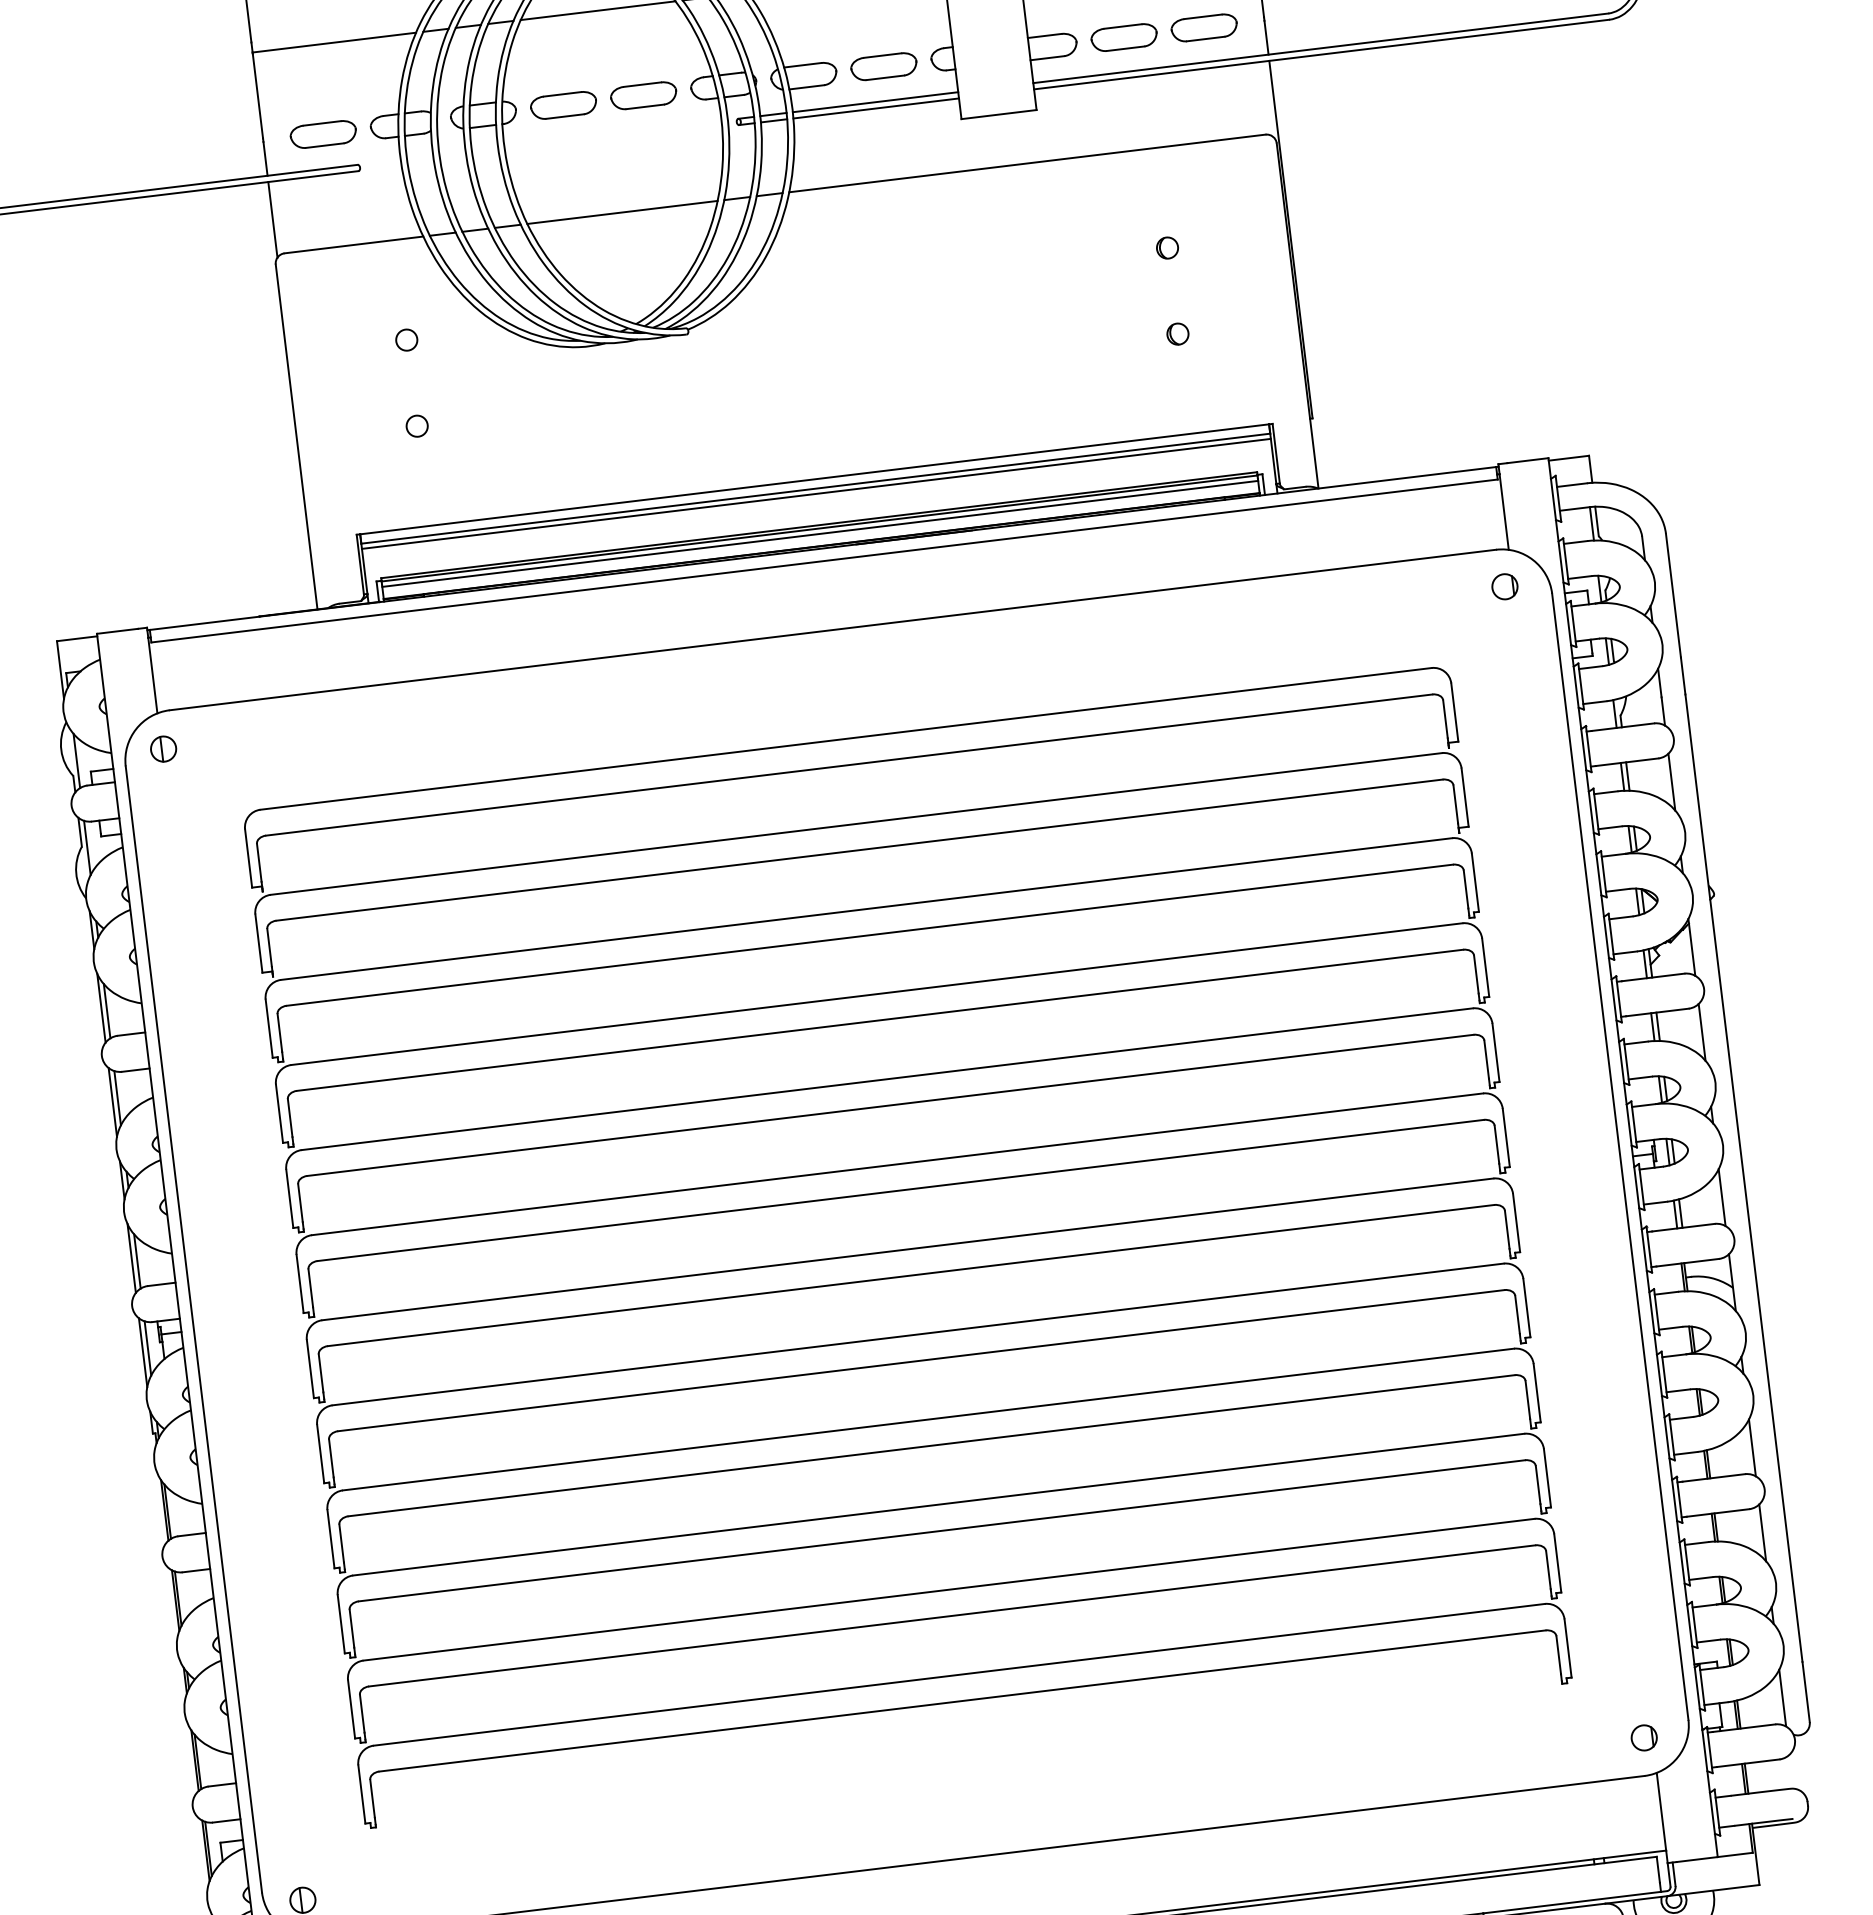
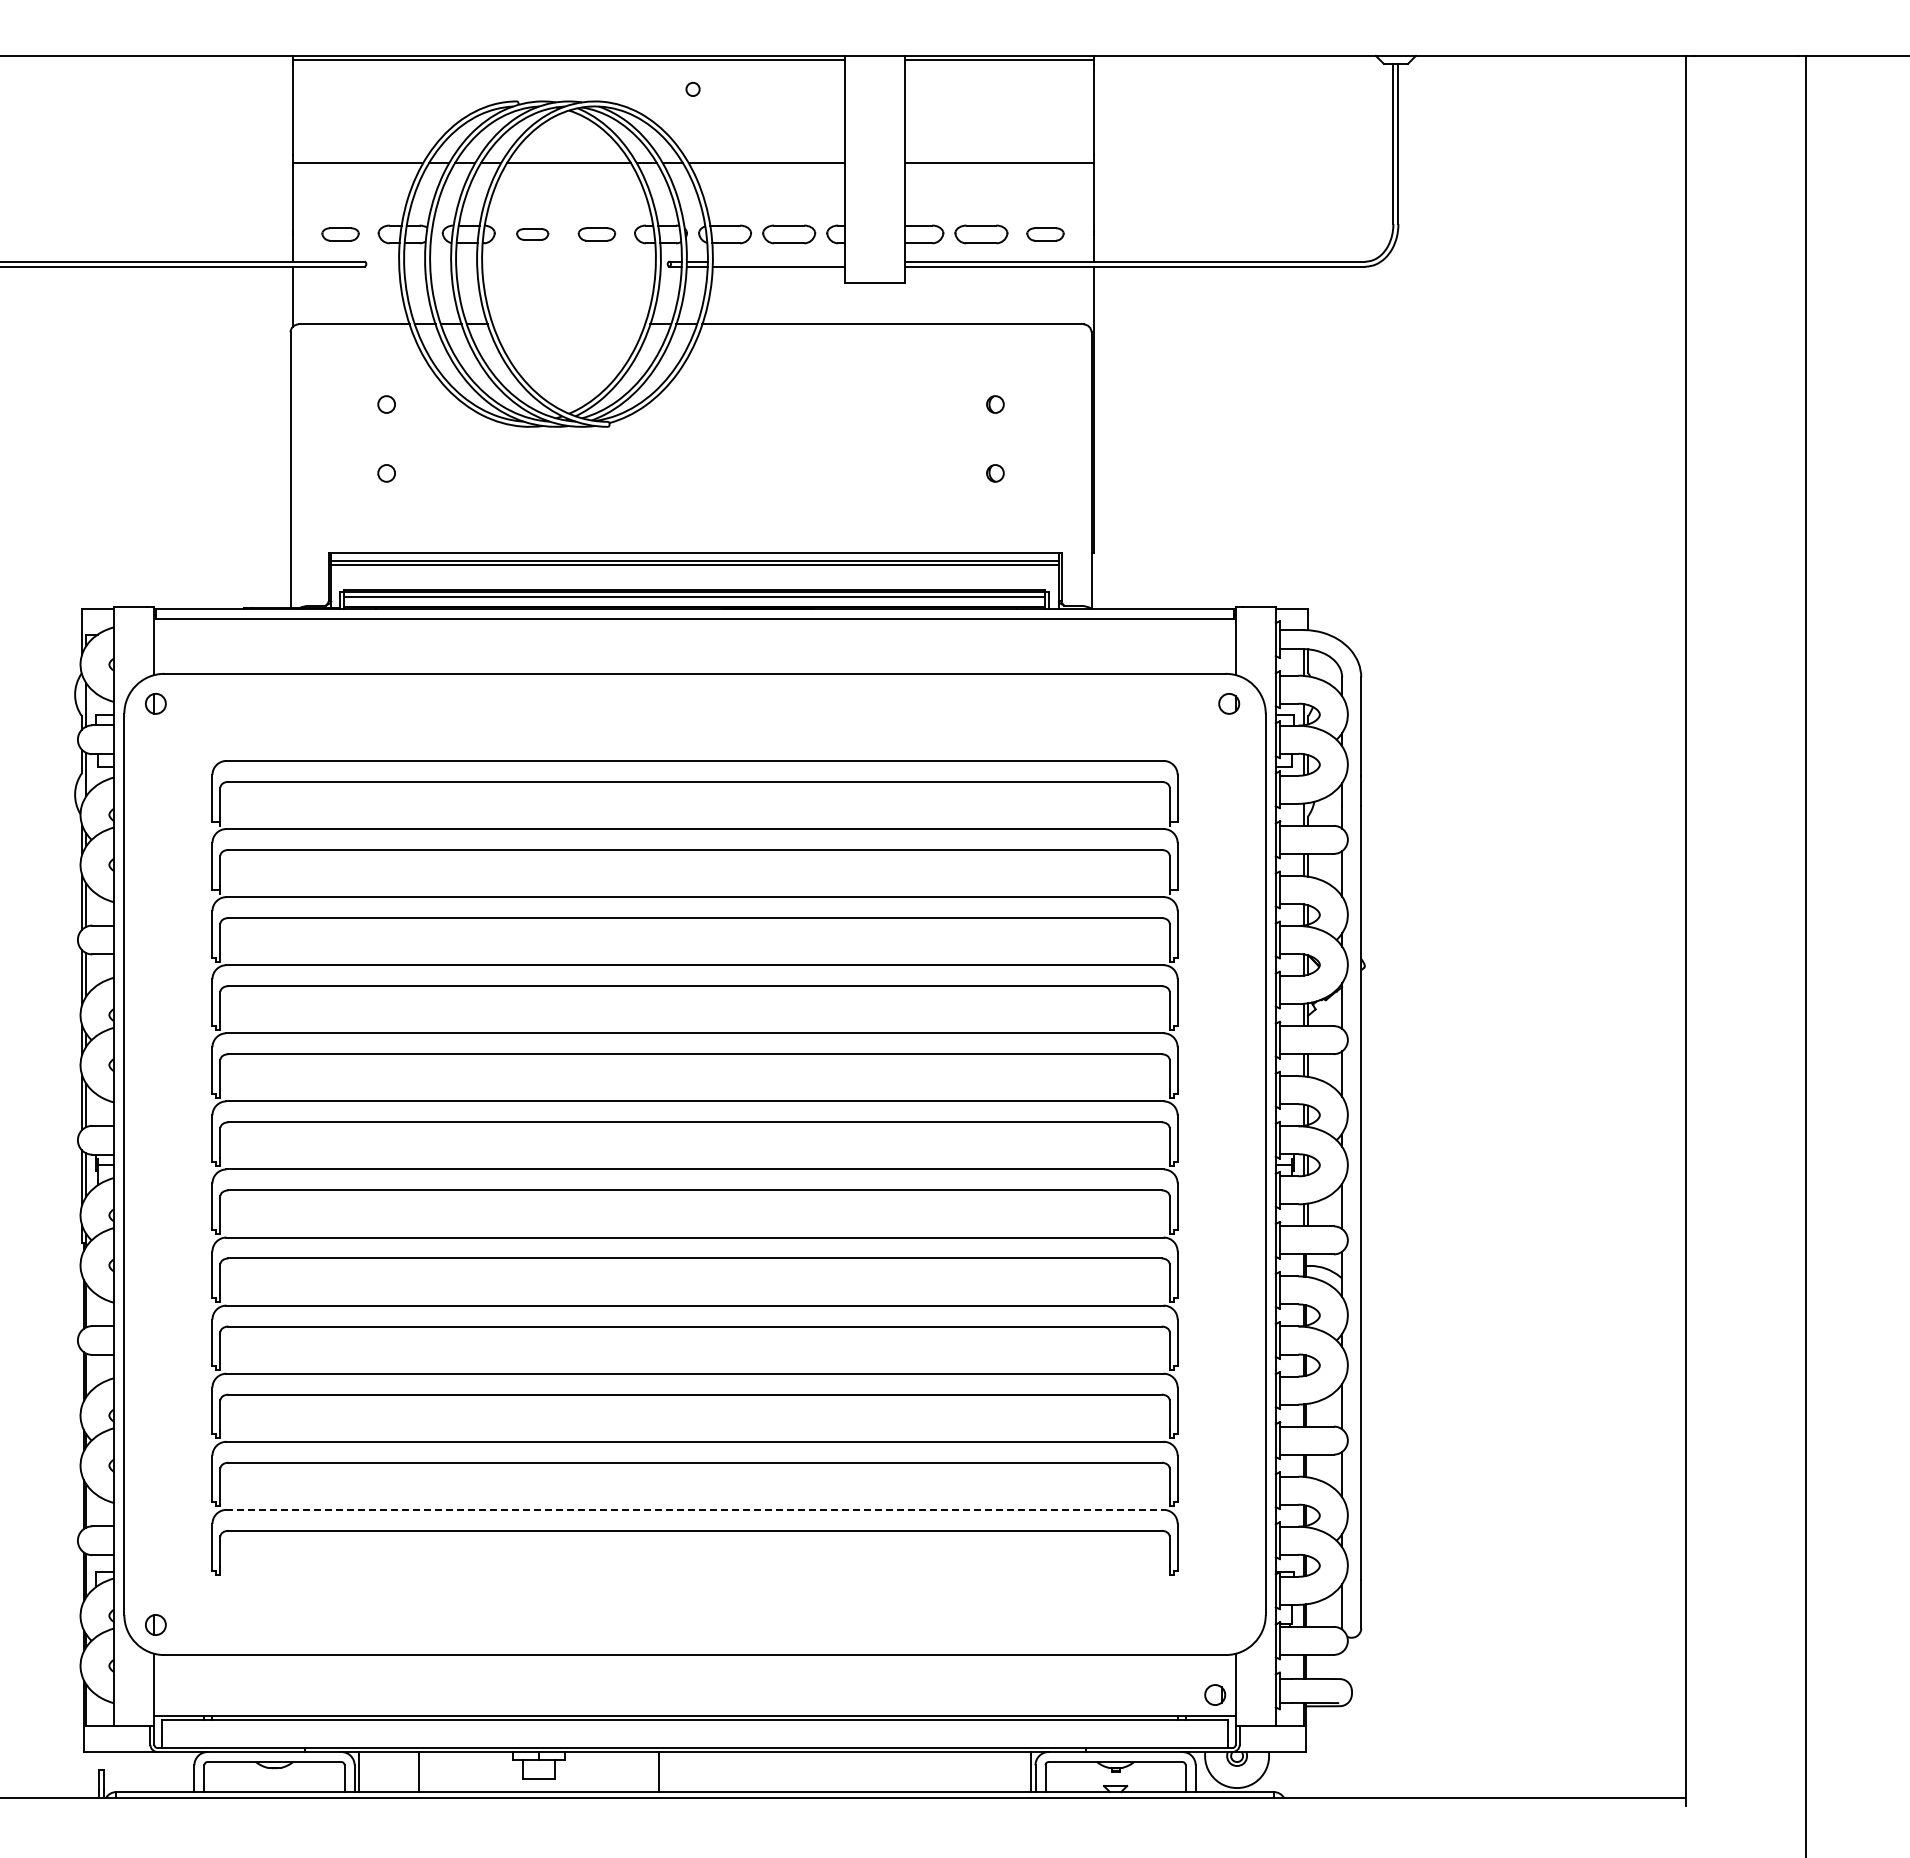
part: (1204, 27) -> (1045, 234), size x0.7
part: (643, 95) -> (596, 234), size x0.7
line: (874, 102) -> (778, 261), removed
part: (563, 105) -> (532, 234), size x0.6
part: (323, 134) -> (340, 234), size x0.7
line: (621, 212) -> (568, 324), removed
line: (959, 1674) -> (695, 1509), solid -> dashed
part: (1644, 1737) -> (1215, 1694), moved

